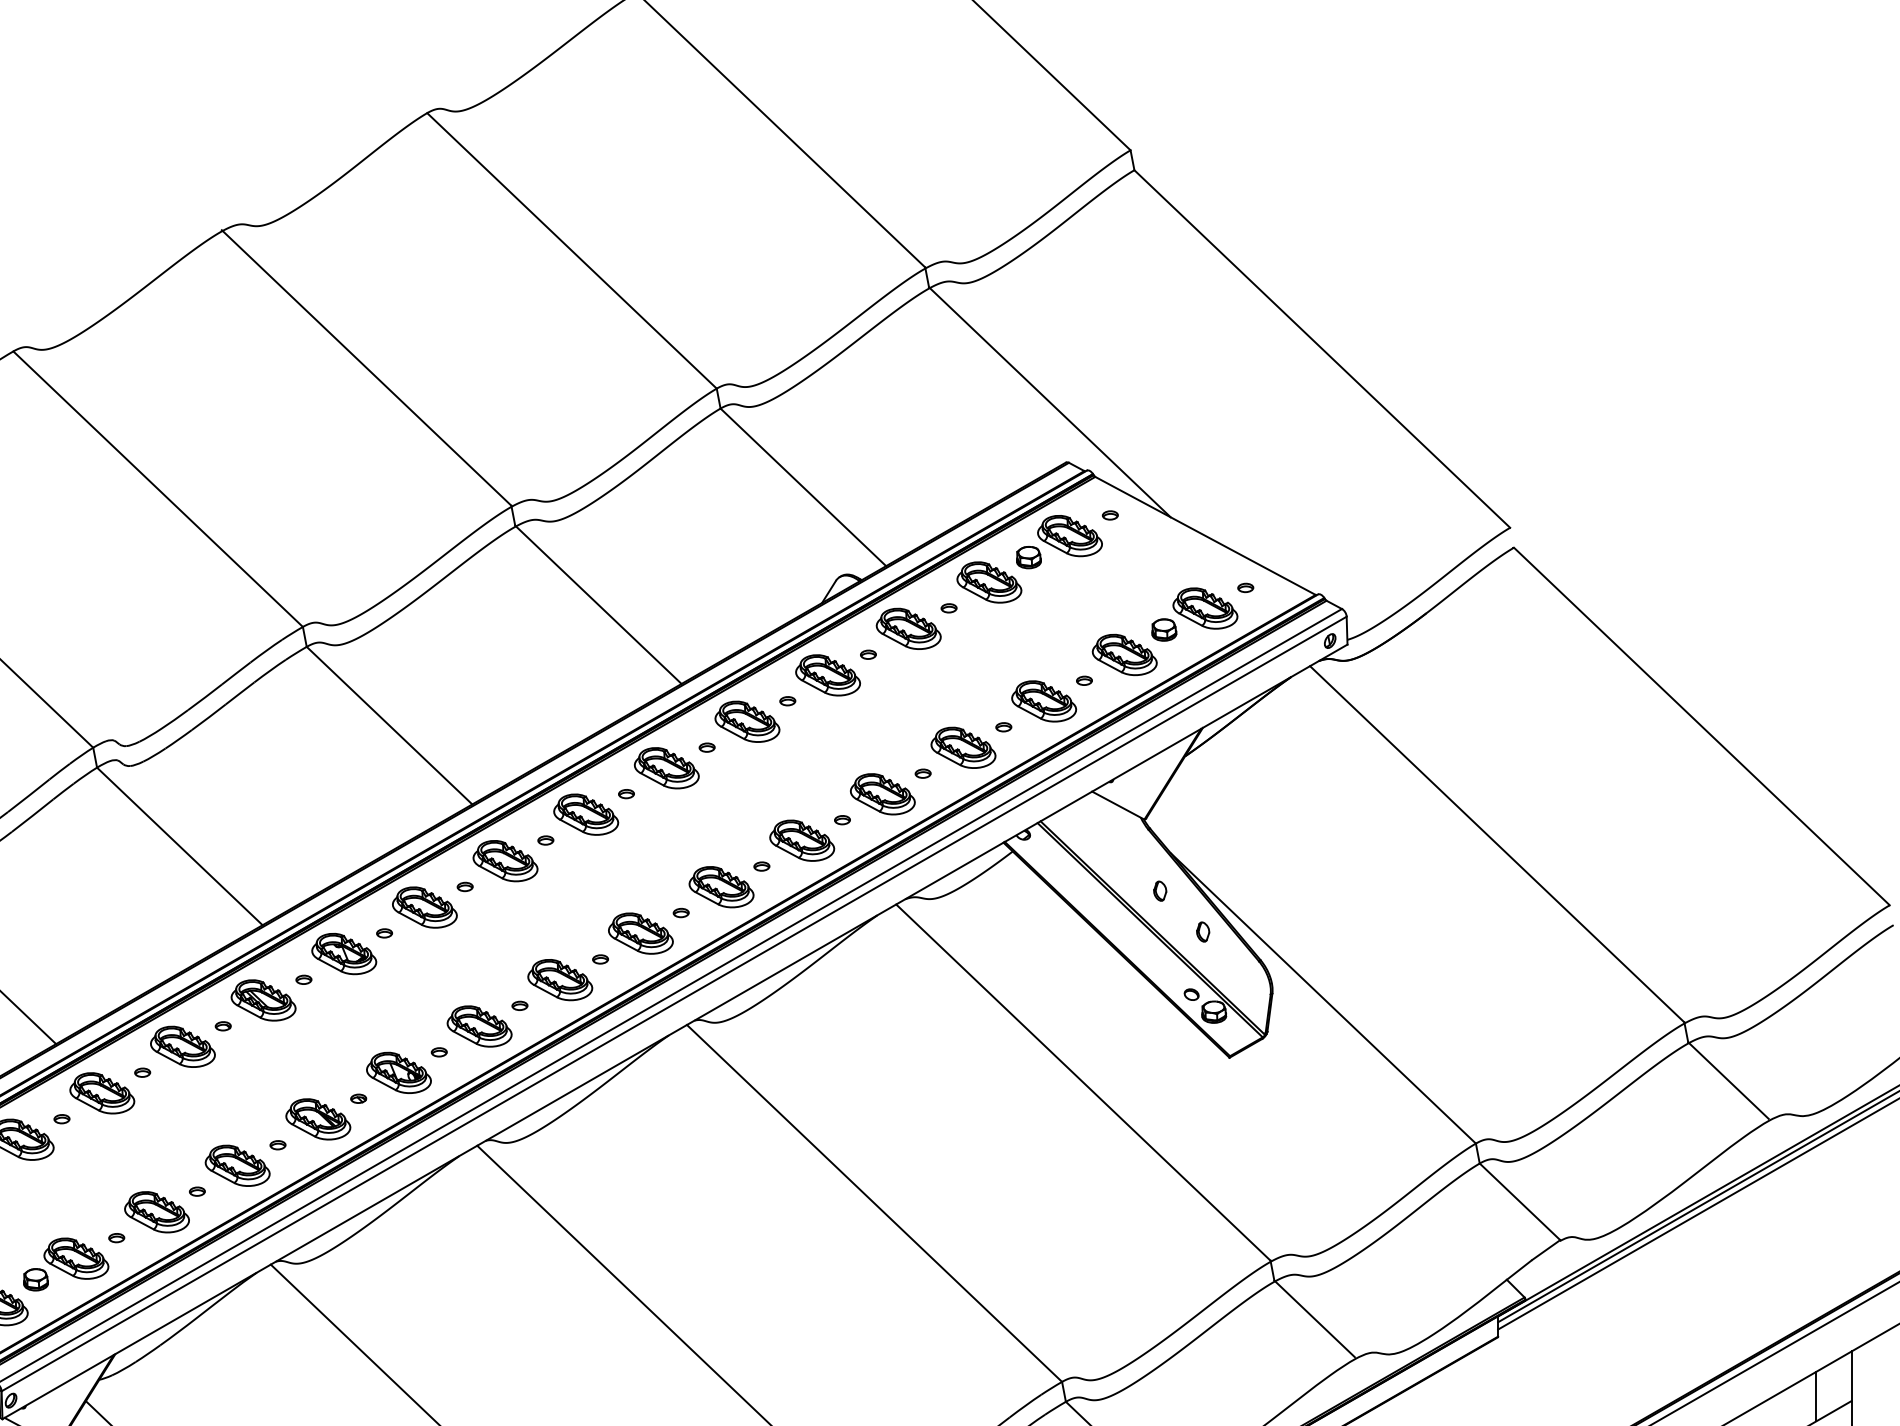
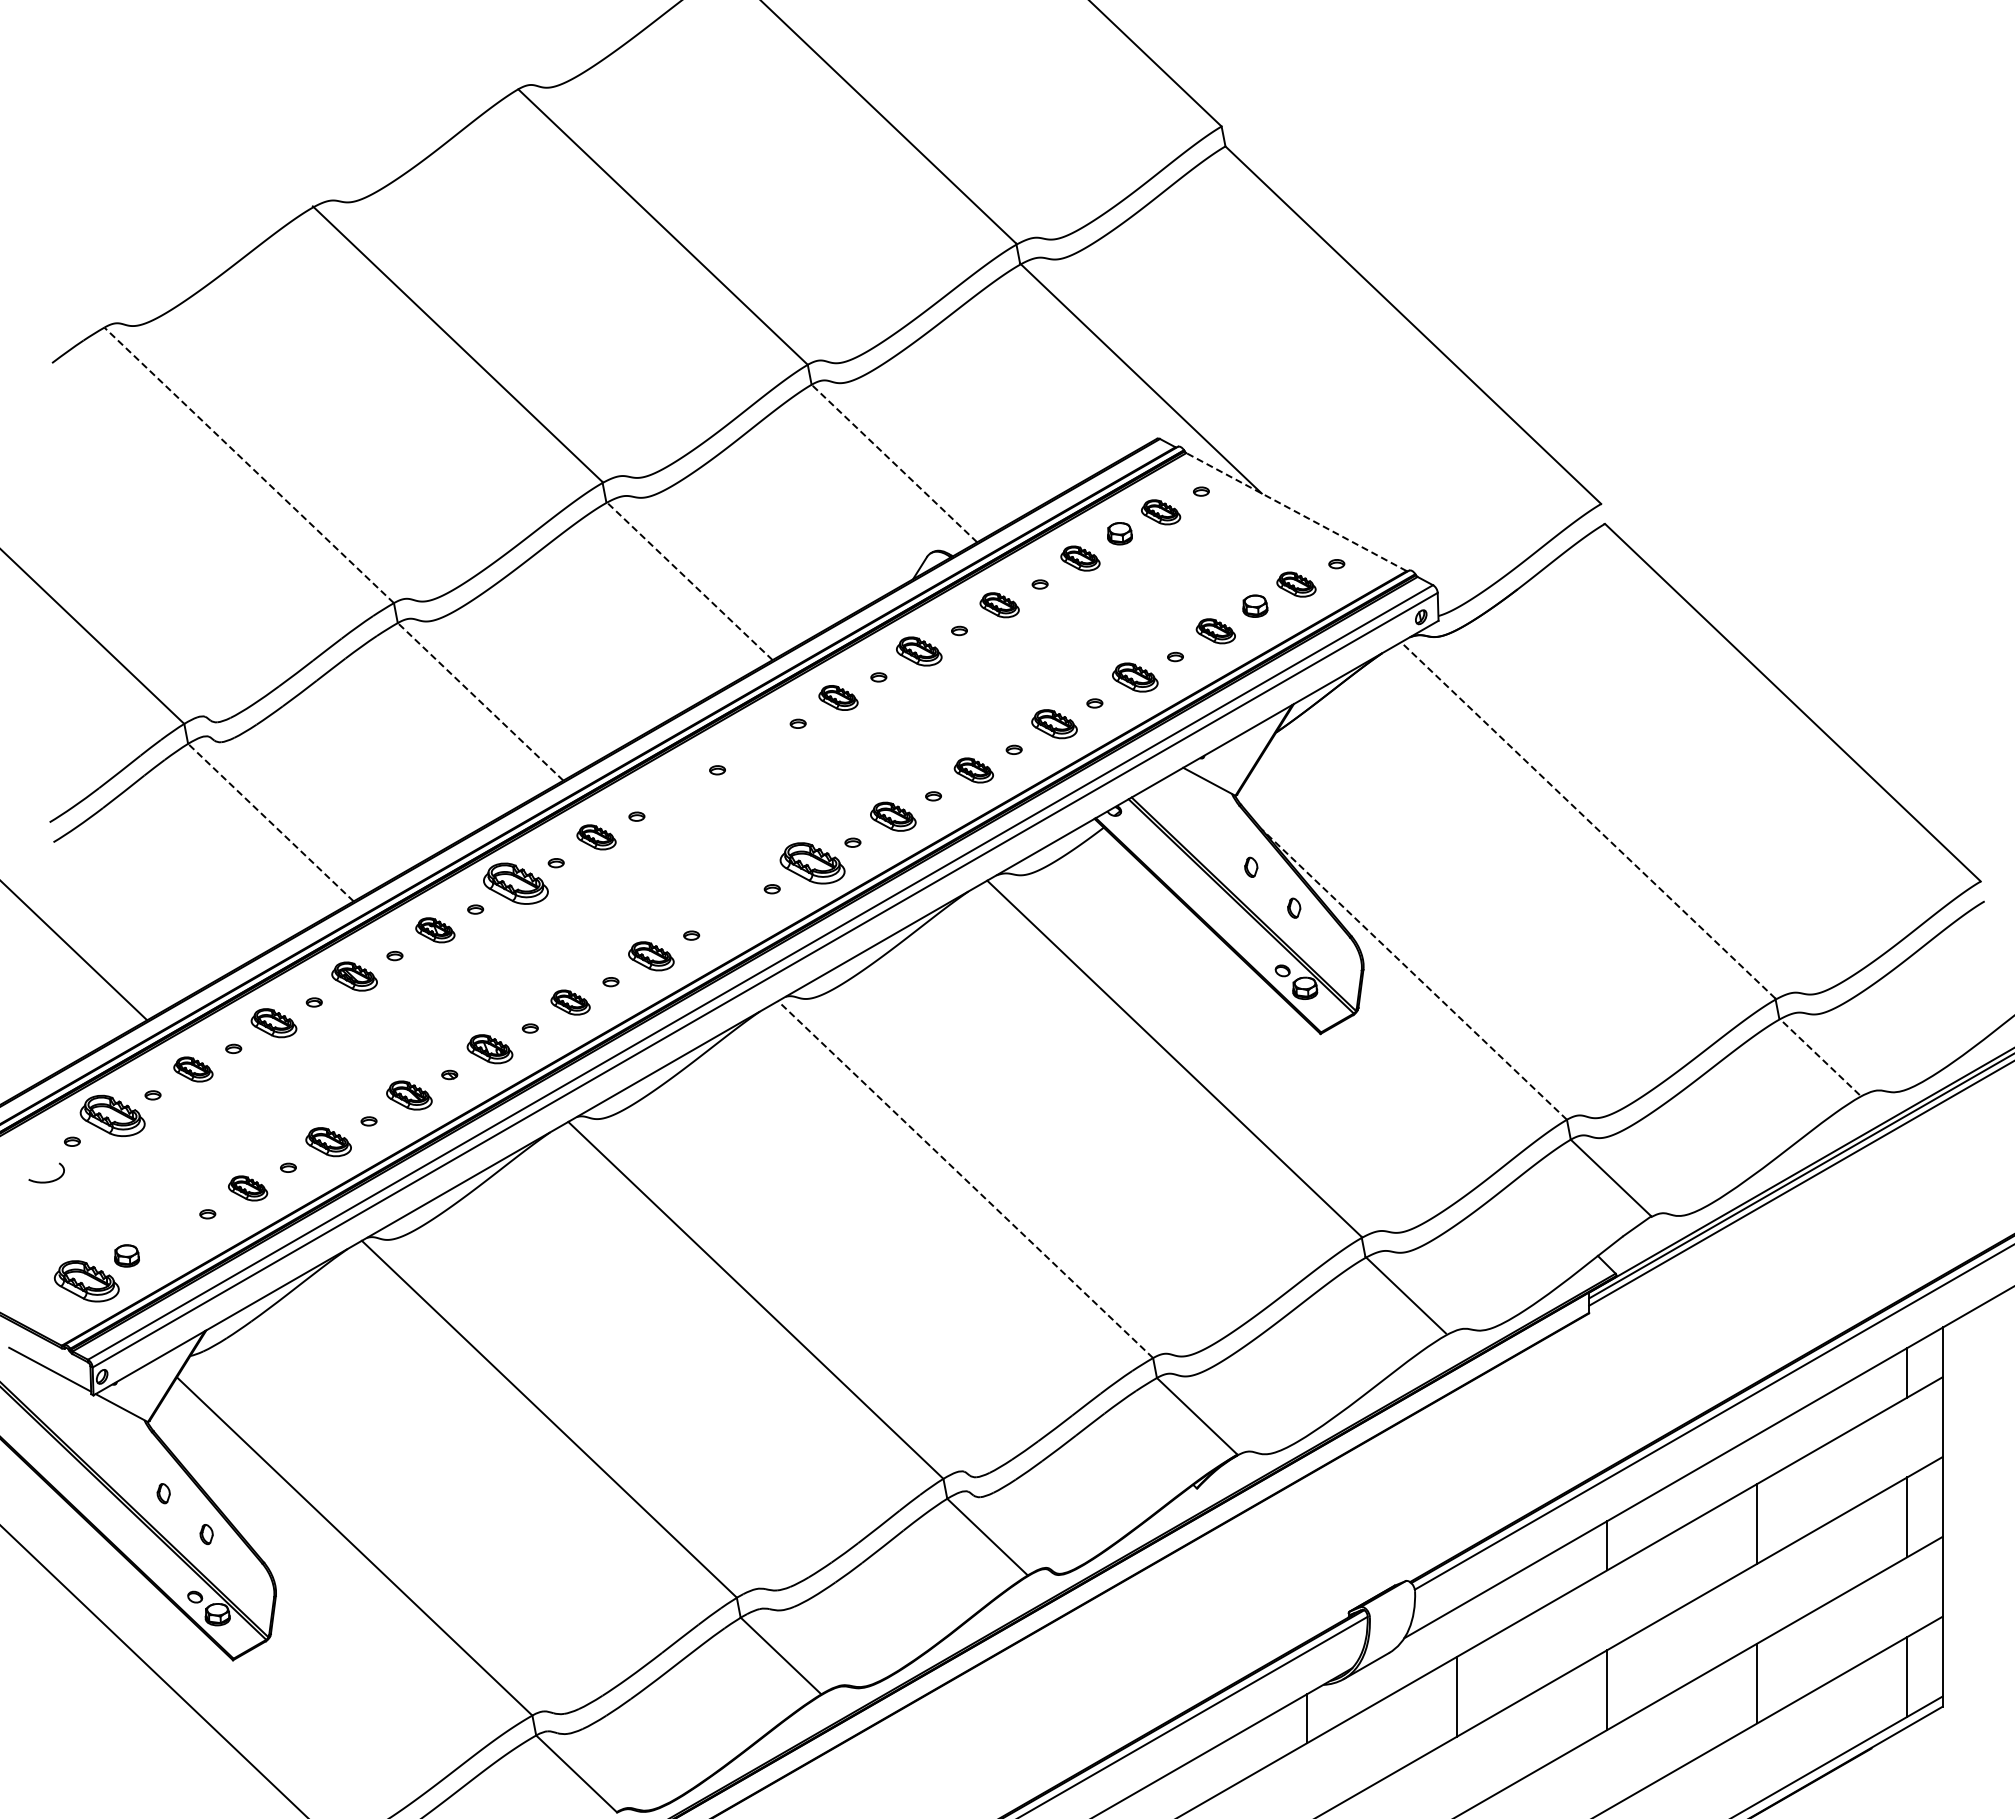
line: (803, 487) -> (894, 463), solid -> dashed
line: (158, 489) -> (249, 465), solid -> dashed
part: (1069, 536) -> (1160, 512), size x0.6
line: (1205, 536) -> (1296, 512), solid -> dashed
part: (989, 582) -> (1080, 558), size x0.6
line: (598, 604) -> (689, 580), solid -> dashed
part: (1205, 608) -> (1296, 584), size x0.6
part: (908, 629) -> (999, 605), size x0.6
part: (1124, 655) -> (1215, 631), size x0.6
part: (828, 675) -> (919, 651), size x0.7
part: (1044, 701) -> (1135, 677), size x0.7
part: (747, 721) -> (838, 697), size x0.6
line: (389, 725) -> (480, 701), solid -> dashed
part: (963, 748) -> (1054, 724), size x0.7
part: (666, 768) -> (757, 744), removed
part: (882, 794) -> (973, 770), size x0.6
part: (586, 814) -> (677, 790), removed
part: (802, 840) -> (893, 816), size x0.7
line: (1496, 844) -> (1587, 820), solid -> dashed
line: (179, 846) -> (270, 822), solid -> dashed
part: (505, 861) -> (596, 837), size x0.6
part: (640, 933) -> (731, 909), removed
part: (344, 954) -> (435, 930), size x0.6
part: (560, 980) -> (651, 956), size x0.7
line: (1323, 998) -> (1414, 974), solid -> dashed
part: (263, 1000) -> (354, 976), size x0.7
part: (479, 1026) -> (570, 1002), size x0.6
part: (182, 1047) -> (273, 1023), size x0.7
part: (398, 1073) -> (489, 1049), size x0.7
line: (1728, 1080) -> (1819, 1056), solid -> dashed
part: (102, 1093) -> (193, 1069), size x0.6
part: (318, 1119) -> (409, 1095), size x0.7
part: (237, 1166) -> (328, 1142), size x0.7
line: (874, 1203) -> (965, 1179), solid -> dashed
part: (156, 1212) -> (247, 1188), size x0.6
part: (76, 1258) -> (167, 1234), removed

